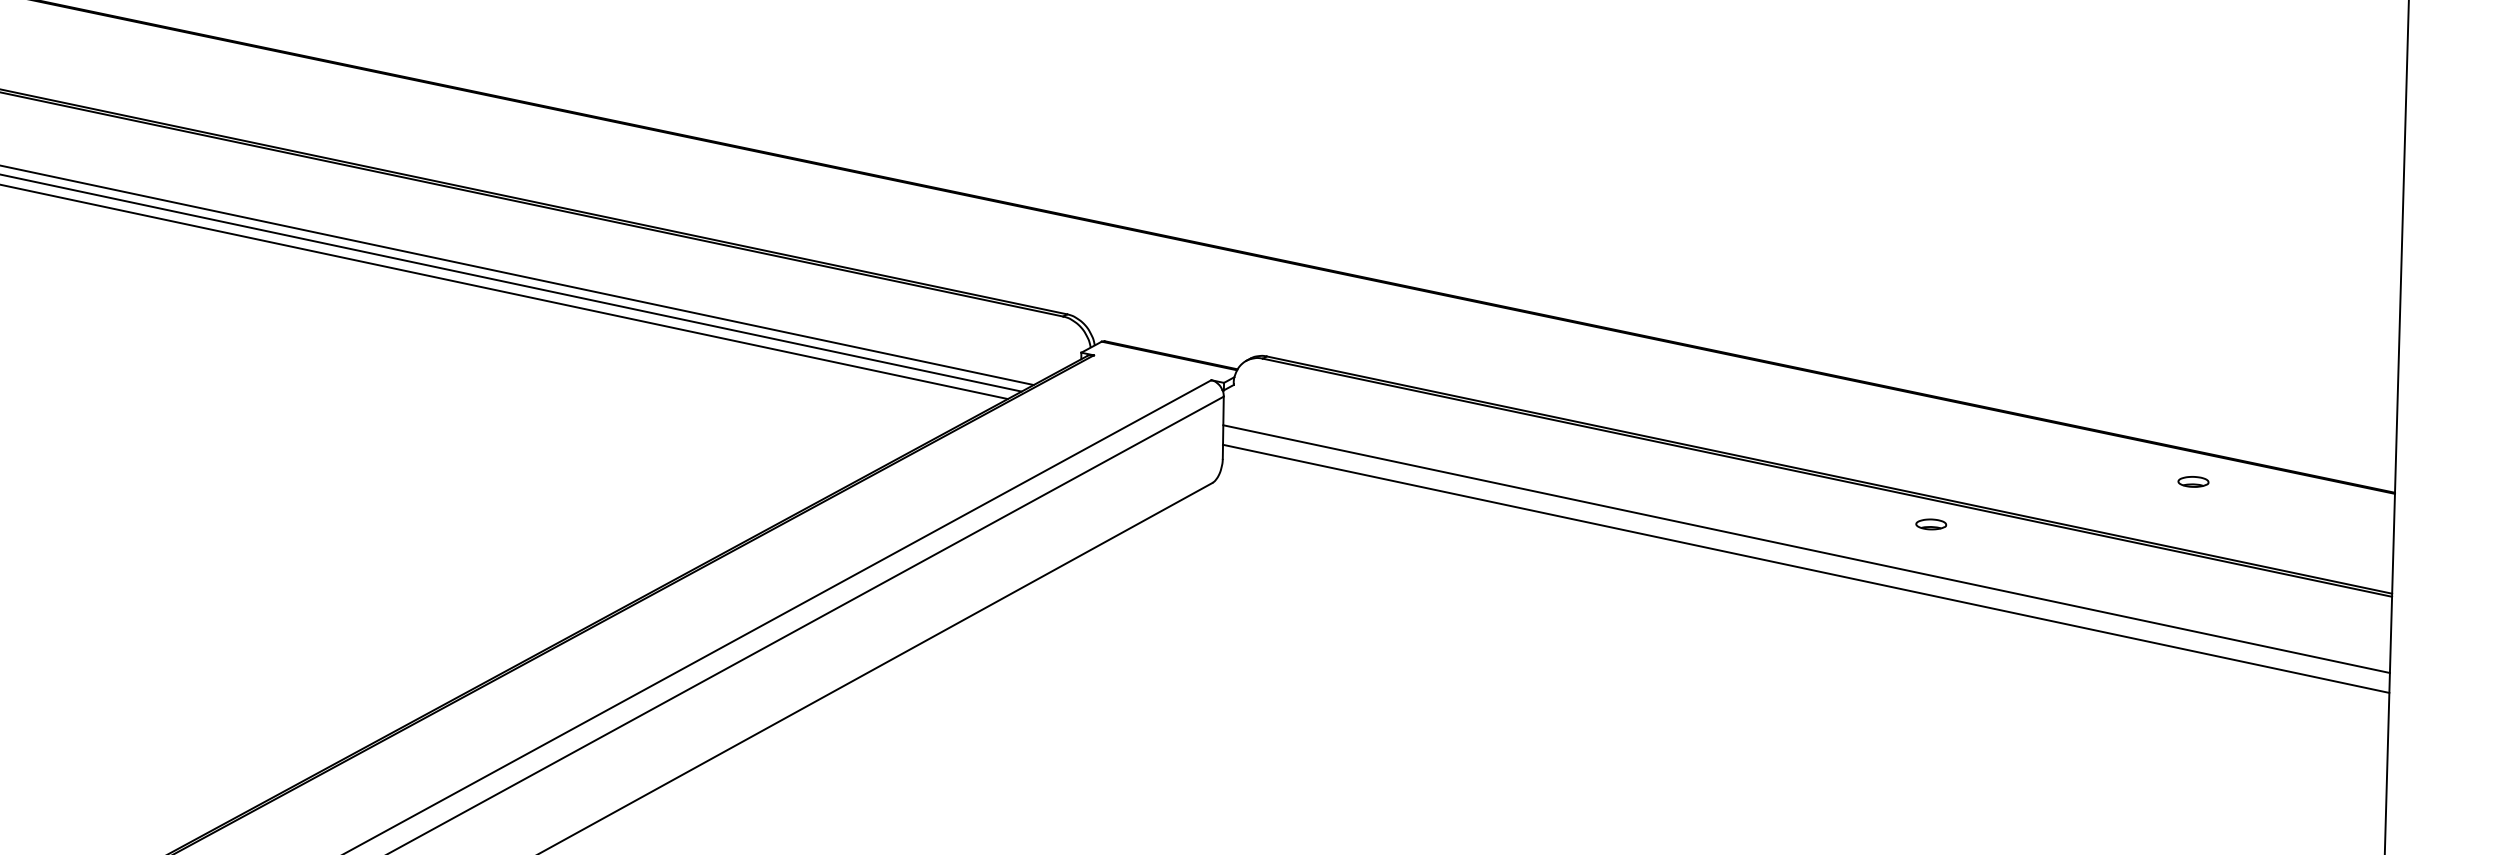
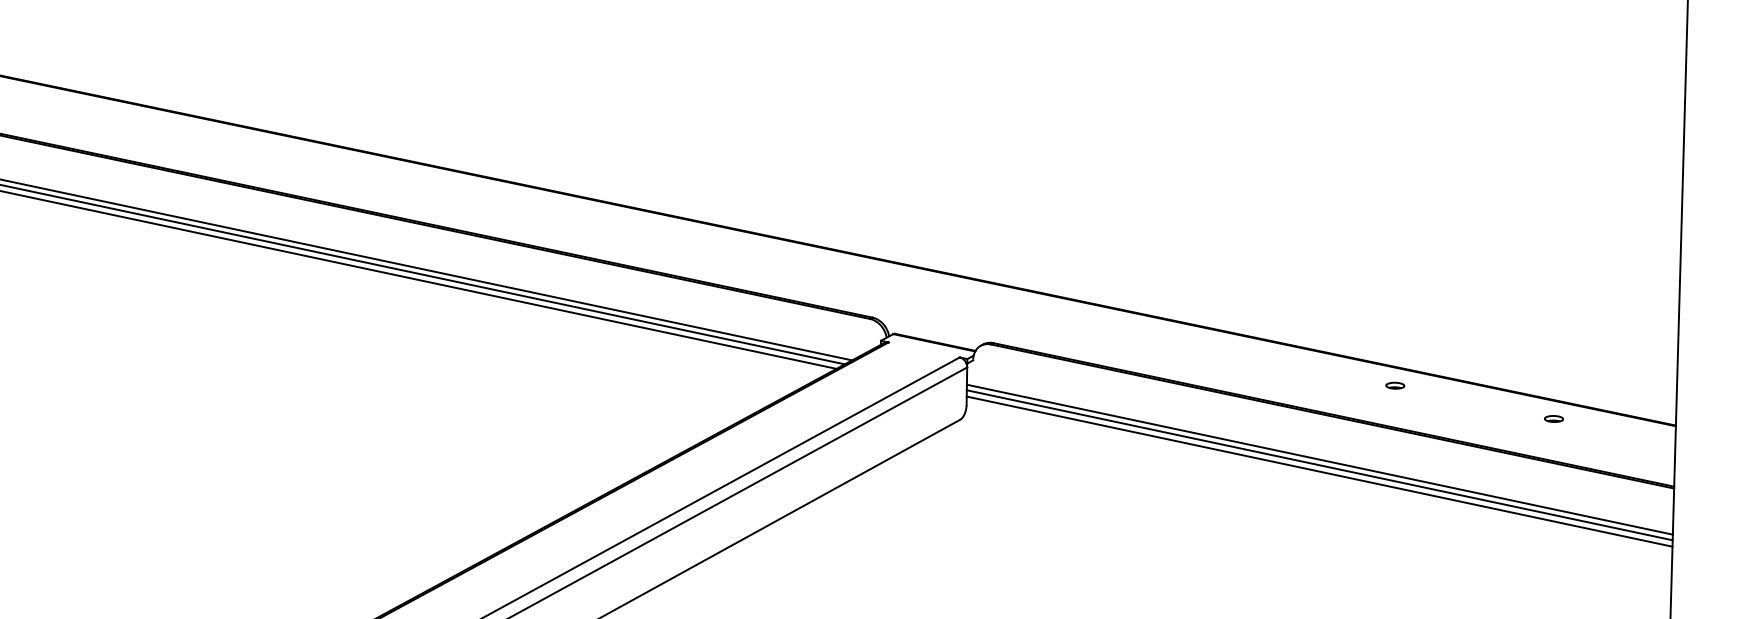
part: (1931, 524) -> (1395, 385), moved
line: (1805, 558) -> (1319, 465), added

